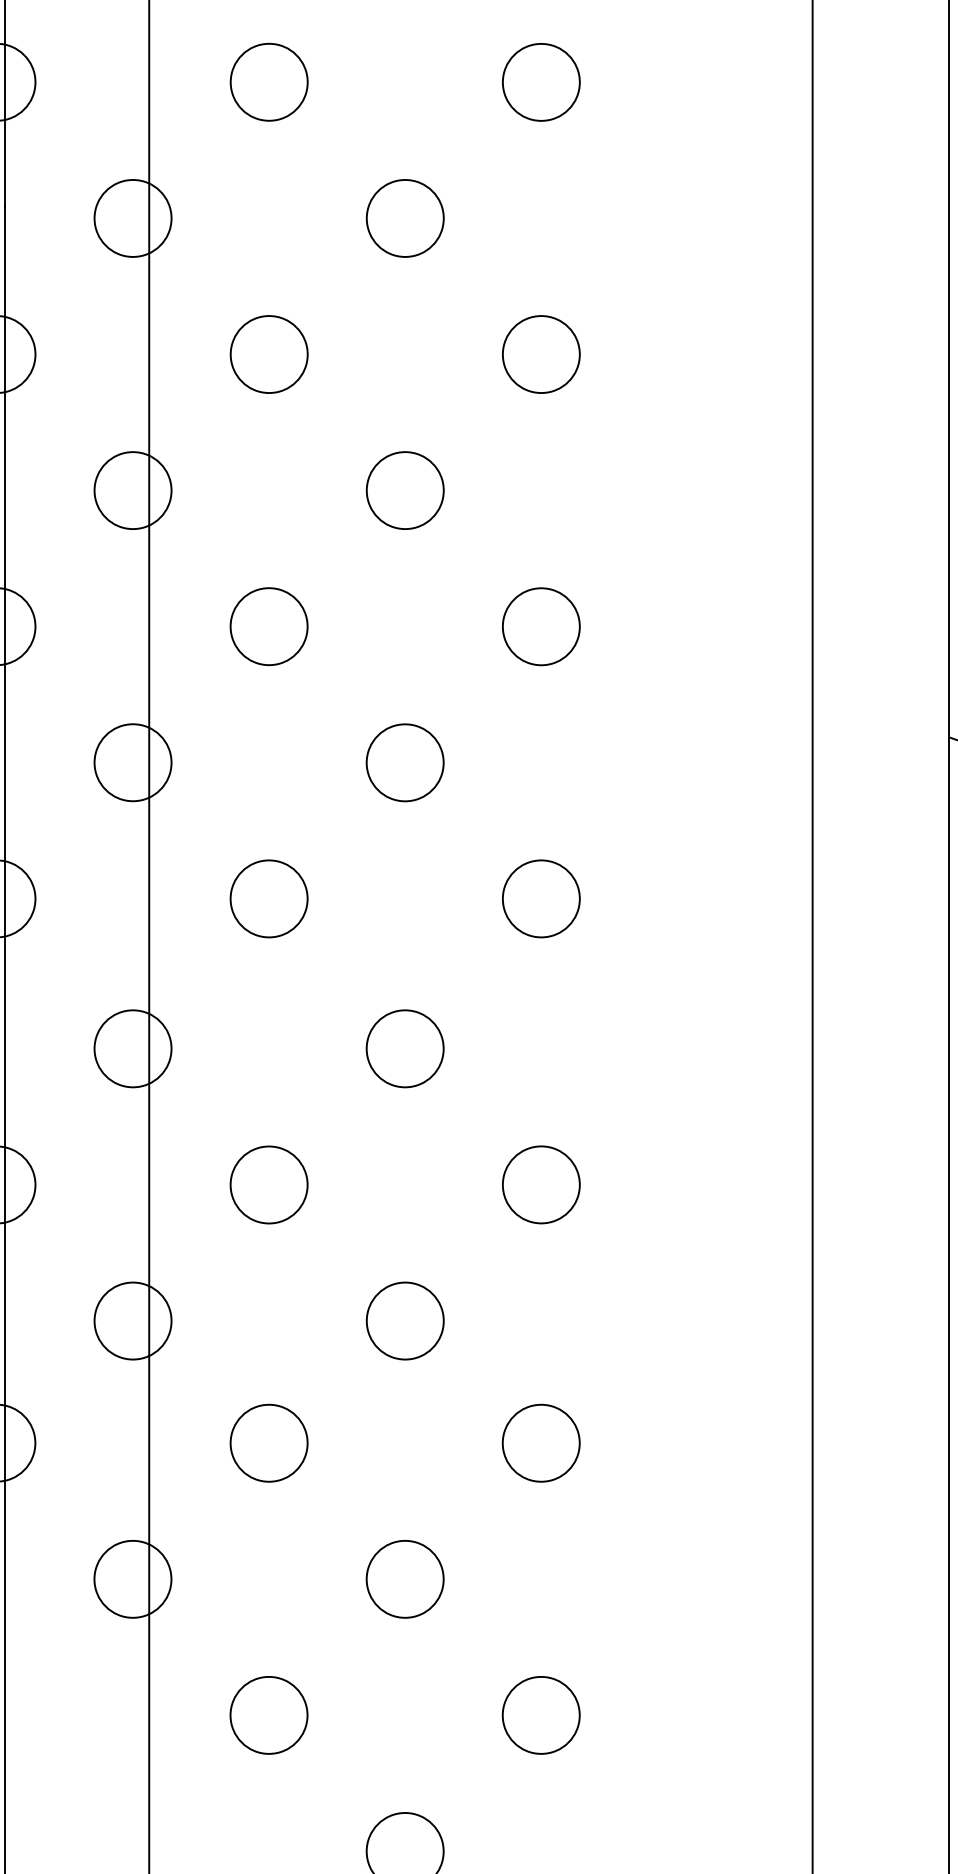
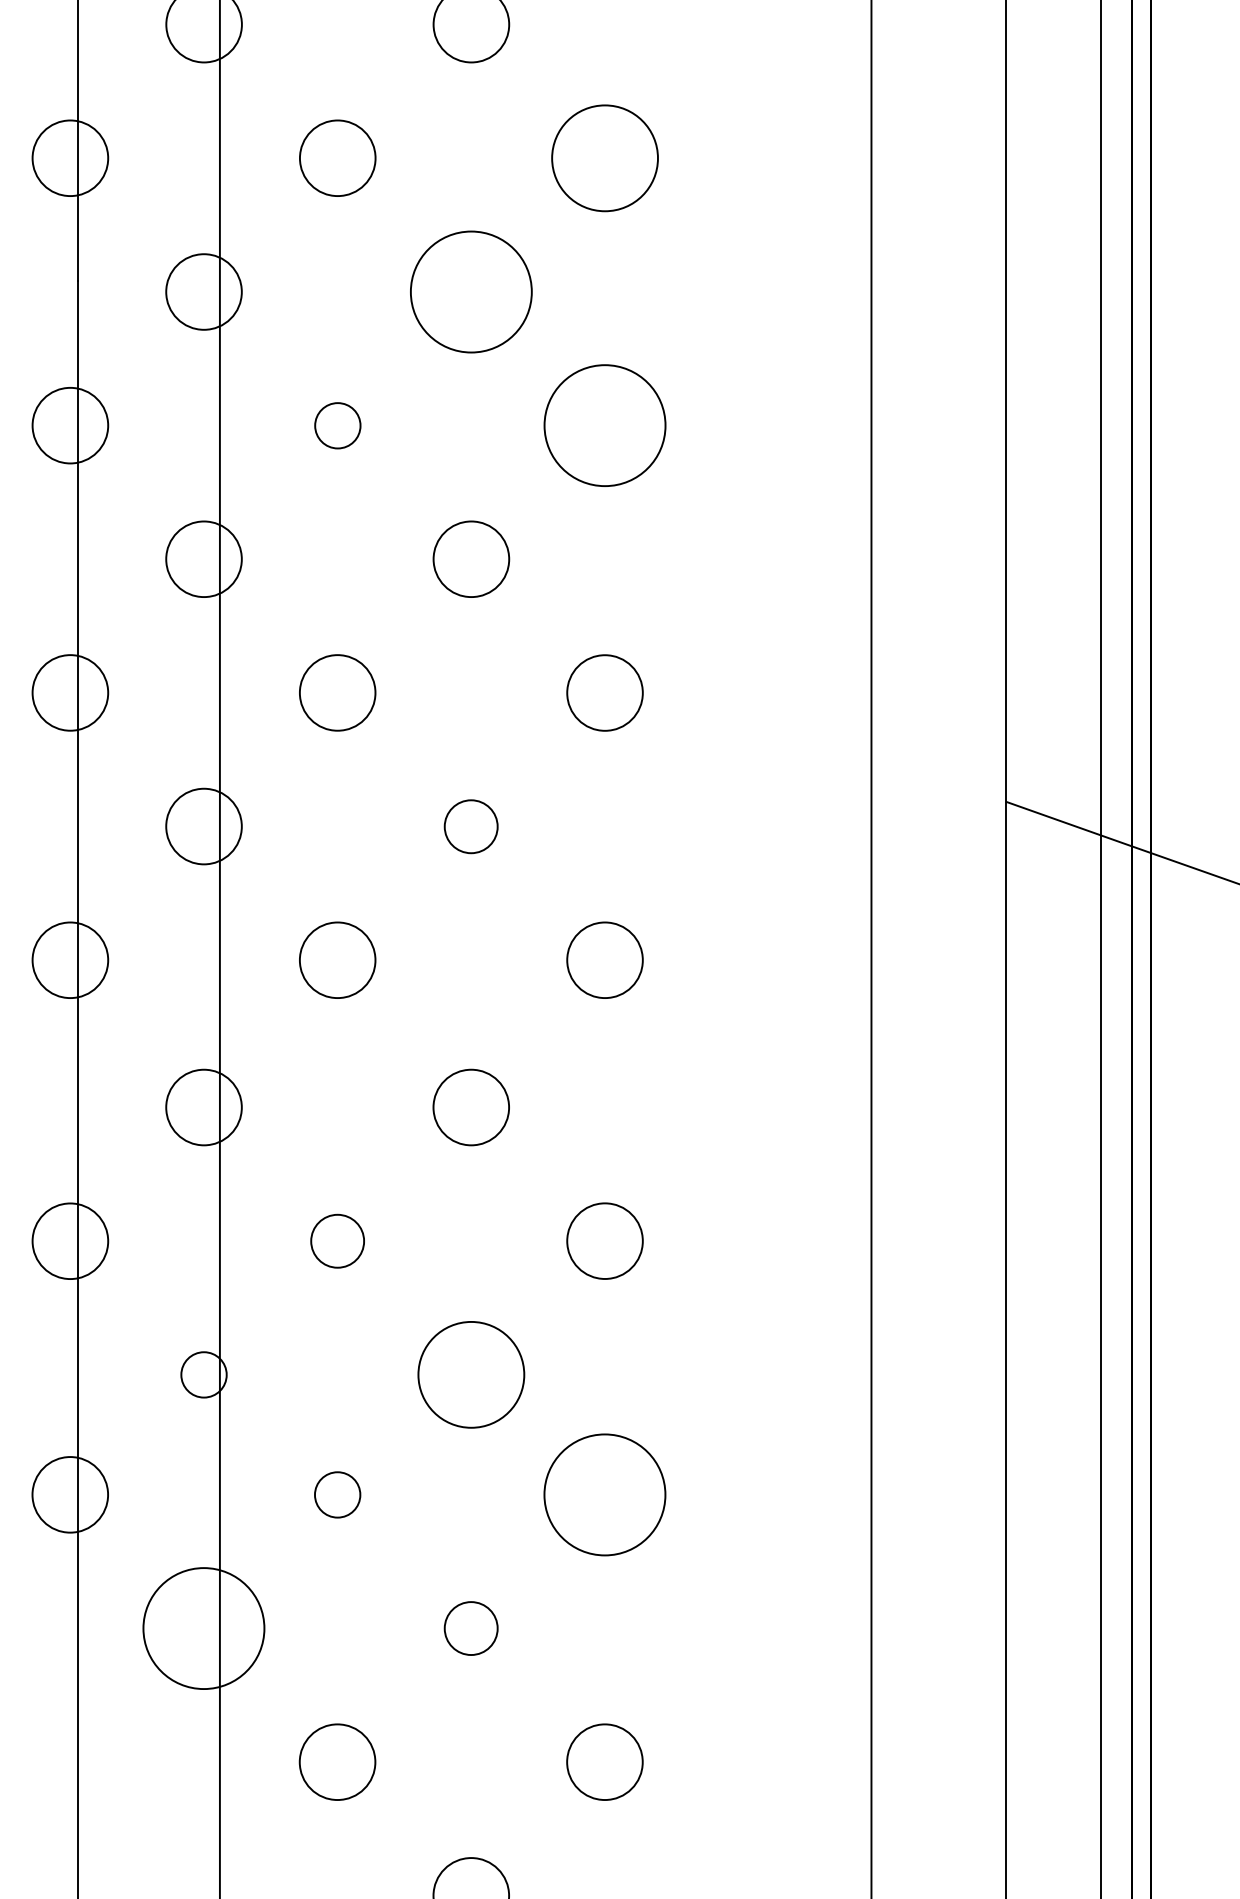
circle: (540, 82) -> (604, 158), size x1.4
circle: (405, 217) -> (471, 291), size x1.6
circle: (268, 354) -> (337, 425), size x0.6
circle: (540, 354) -> (604, 425), size x1.6
circle: (404, 762) -> (470, 826), size x0.7
circle: (268, 1185) -> (337, 1241), size x0.7
circle: (132, 1320) -> (203, 1374), size x0.6
circle: (405, 1320) -> (471, 1374), size x1.4
circle: (268, 1442) -> (337, 1494), size x0.6
circle: (540, 1442) -> (604, 1494), size x1.6
circle: (132, 1579) -> (203, 1628), size x1.6
circle: (404, 1579) -> (470, 1628), size x0.7

